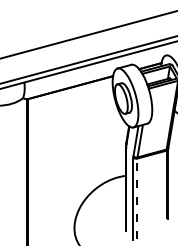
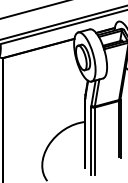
line: (137, 198) -> (94, 140), dashed -> solid

